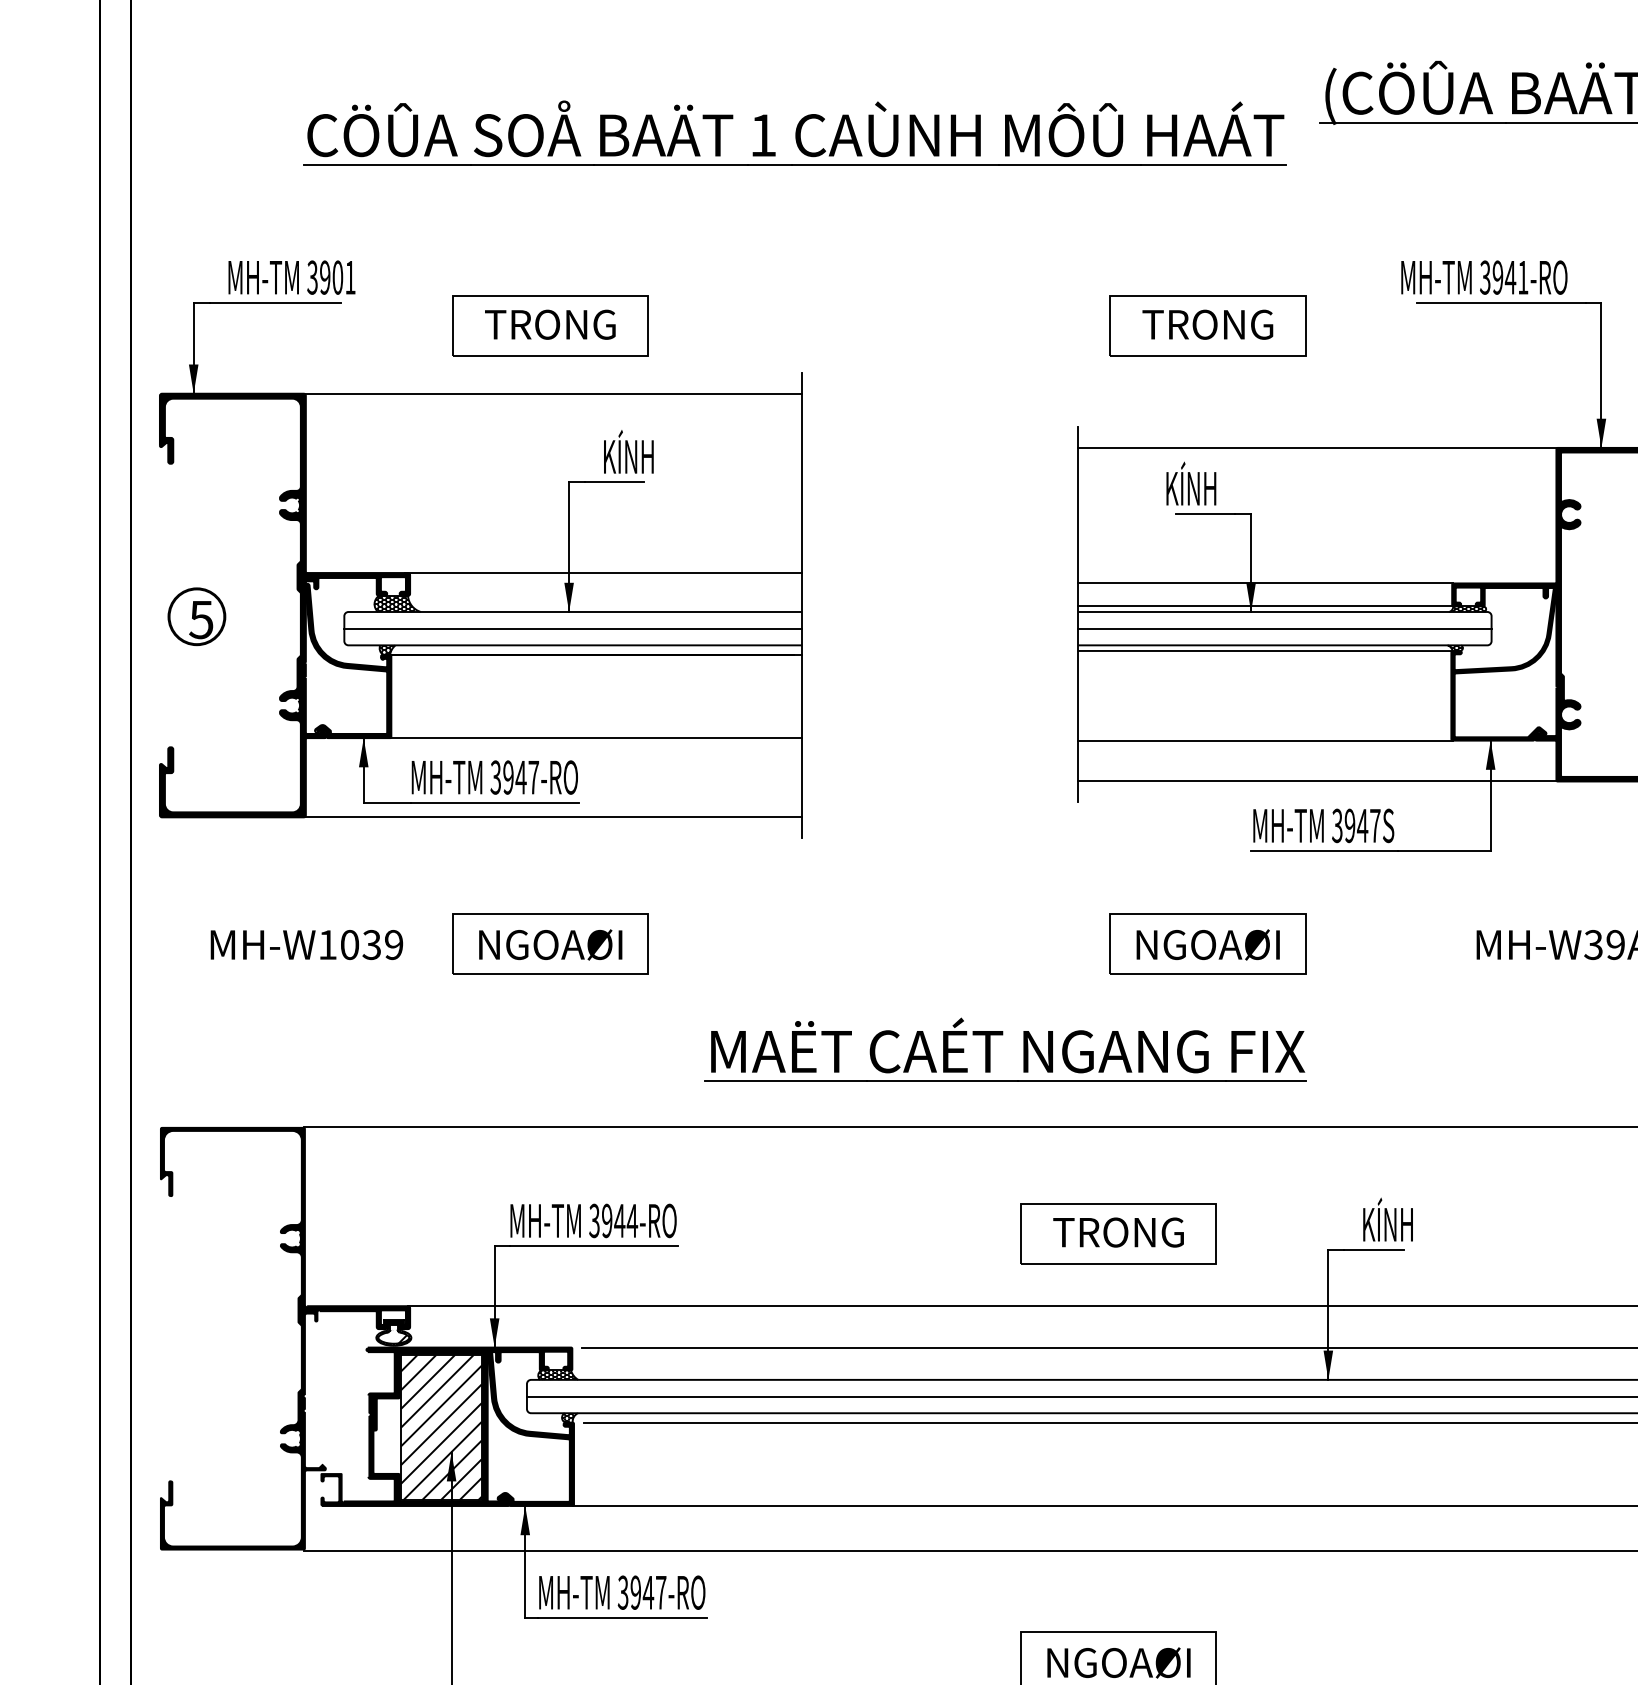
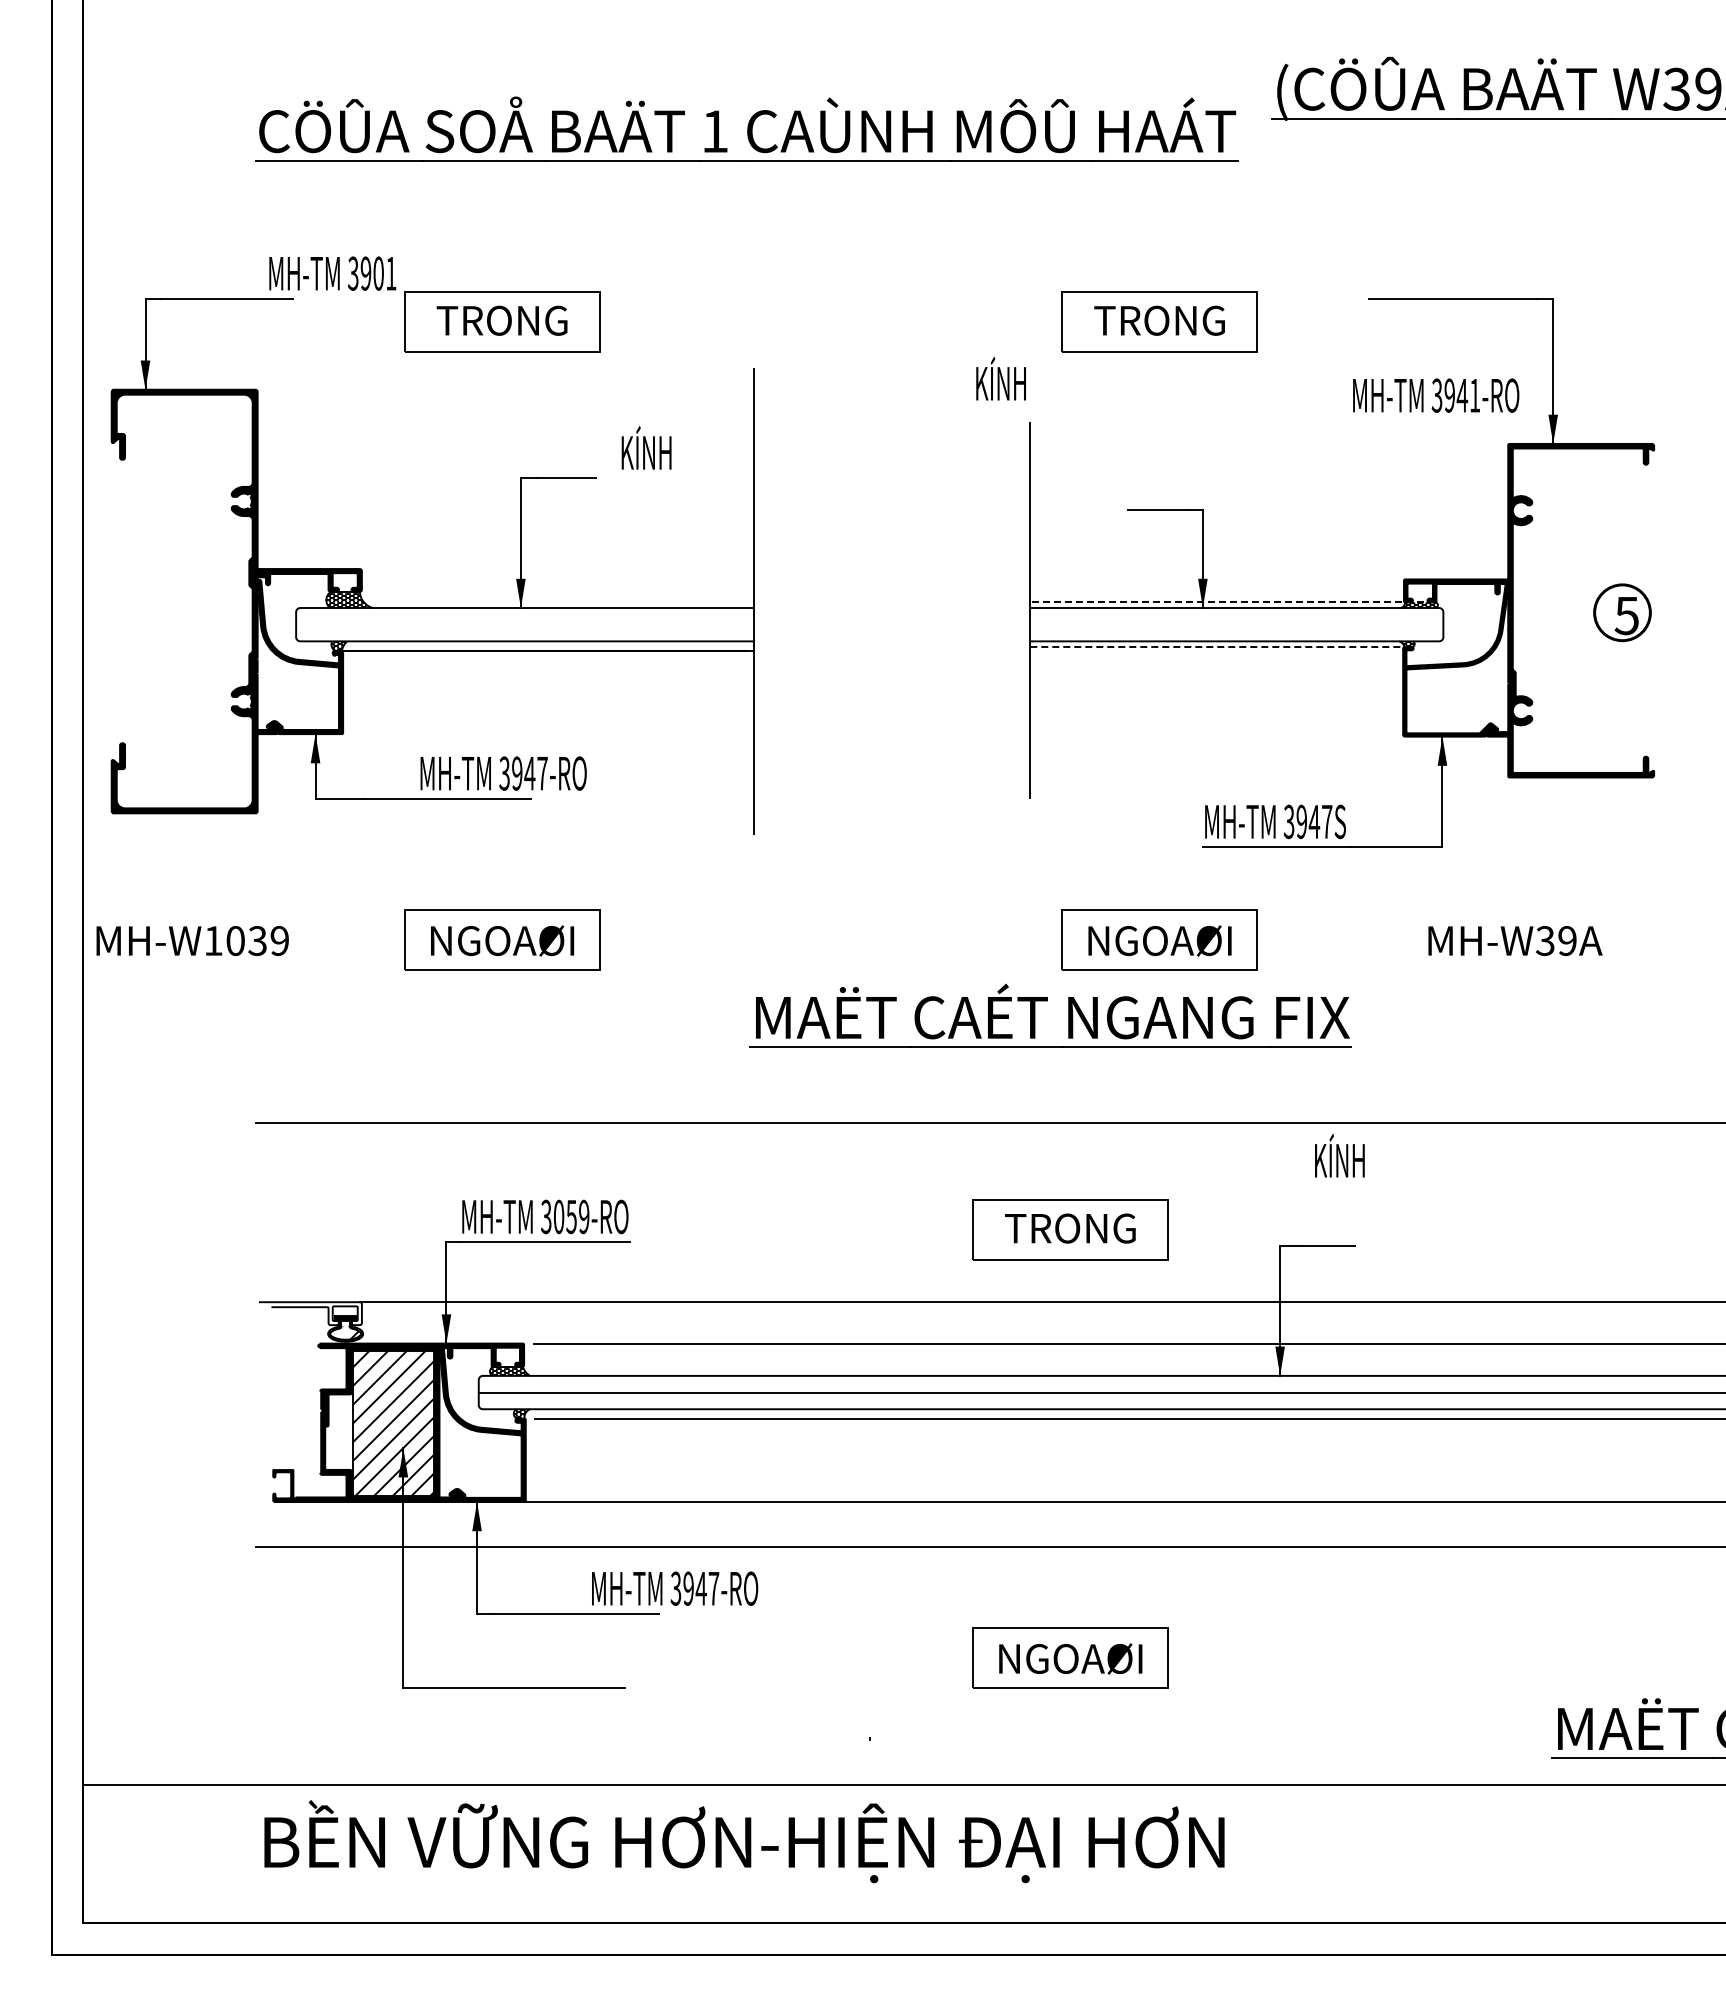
text: (291, 277) -> (332, 273), moved
text: (1484, 277) -> (1436, 395), moved
line: (552, 393) -> (504, 389), removed
line: (1317, 447) -> (1269, 443), removed
text: (628, 451) -> (646, 447), moved
text: (1190, 483) -> (1000, 378), moved
line: (602, 573) -> (554, 569), removed
line: (1265, 583) -> (1217, 579), removed
line: (1280, 606) -> (1232, 602), solid -> dashed
part: (196, 616) -> (148, 612), removed
line: (572, 628) -> (524, 624), removed
line: (1284, 628) -> (1236, 624), removed
line: (1265, 651) -> (1217, 647), solid -> dashed
line: (595, 738) -> (547, 734), removed
line: (1265, 740) -> (1217, 736), removed
text: (494, 777) -> (503, 773), moved
line: (1317, 781) -> (1269, 777), removed
line: (552, 817) -> (504, 813), removed
text: (306, 944) -> (192, 940), moved
part: (1002, 1035) -> (1047, 1001), moved
text: (1387, 1219) -> (1339, 1155), moved
text: (619, 1220) -> (571, 1216), 3944-RO -> 3059-RO
fill: (284, 1338) -> (236, 1334), removed
text: (622, 1592) -> (675, 1588), moved

